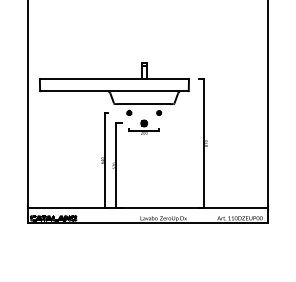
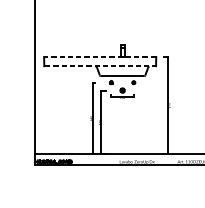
line: (113, 78) -> (99, 56), solid -> dashed
line: (114, 91) -> (100, 66), solid -> dashed

